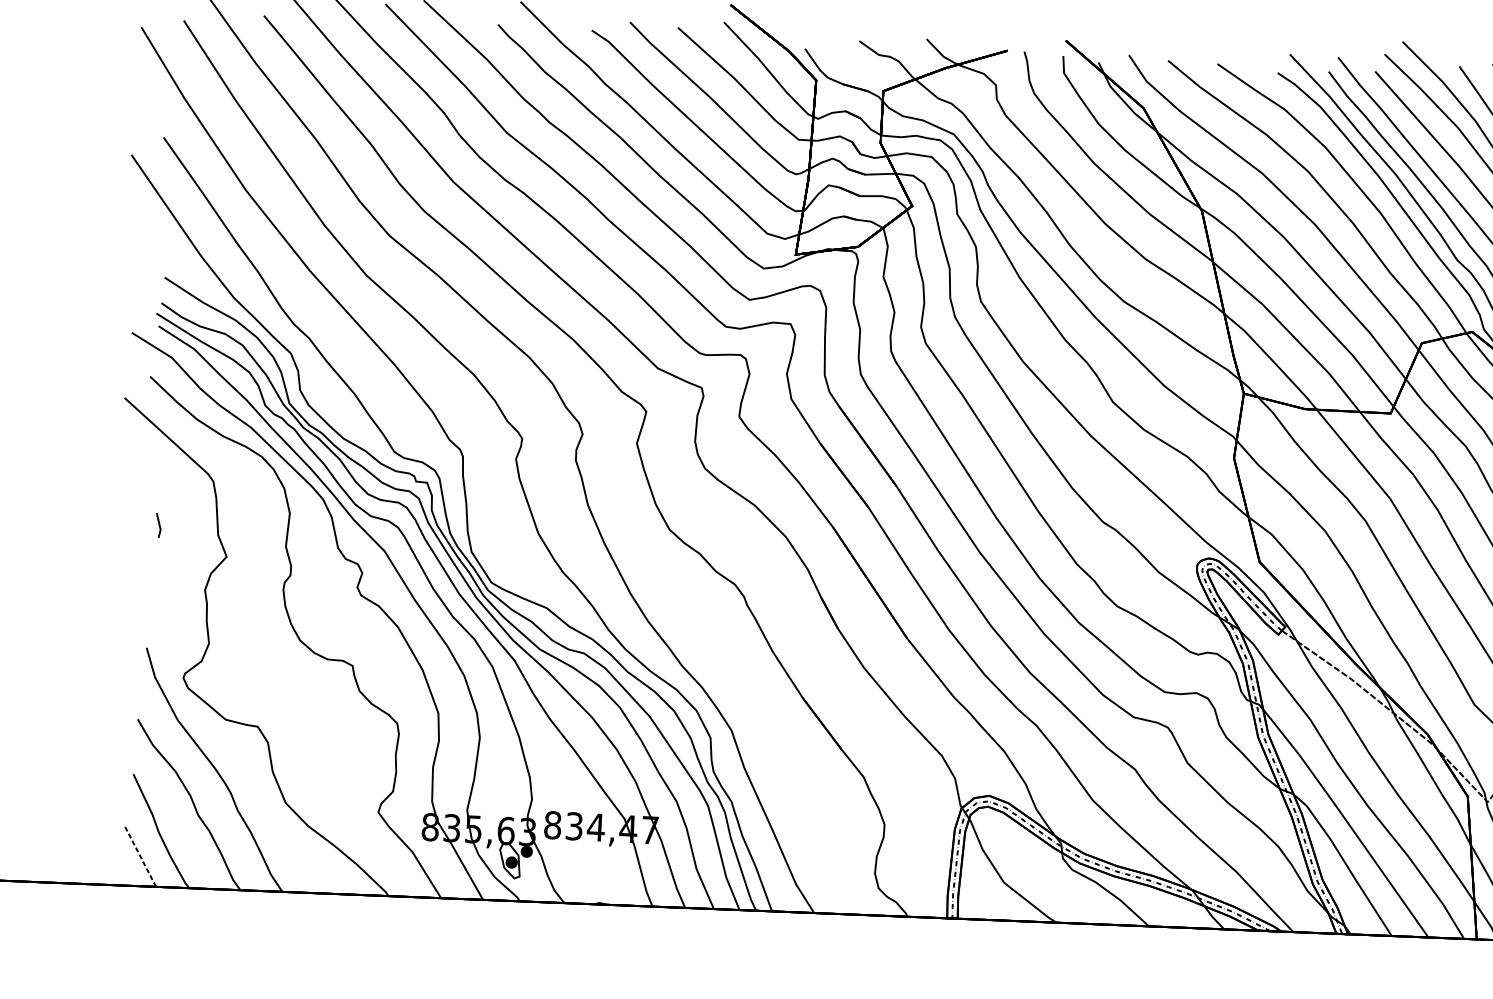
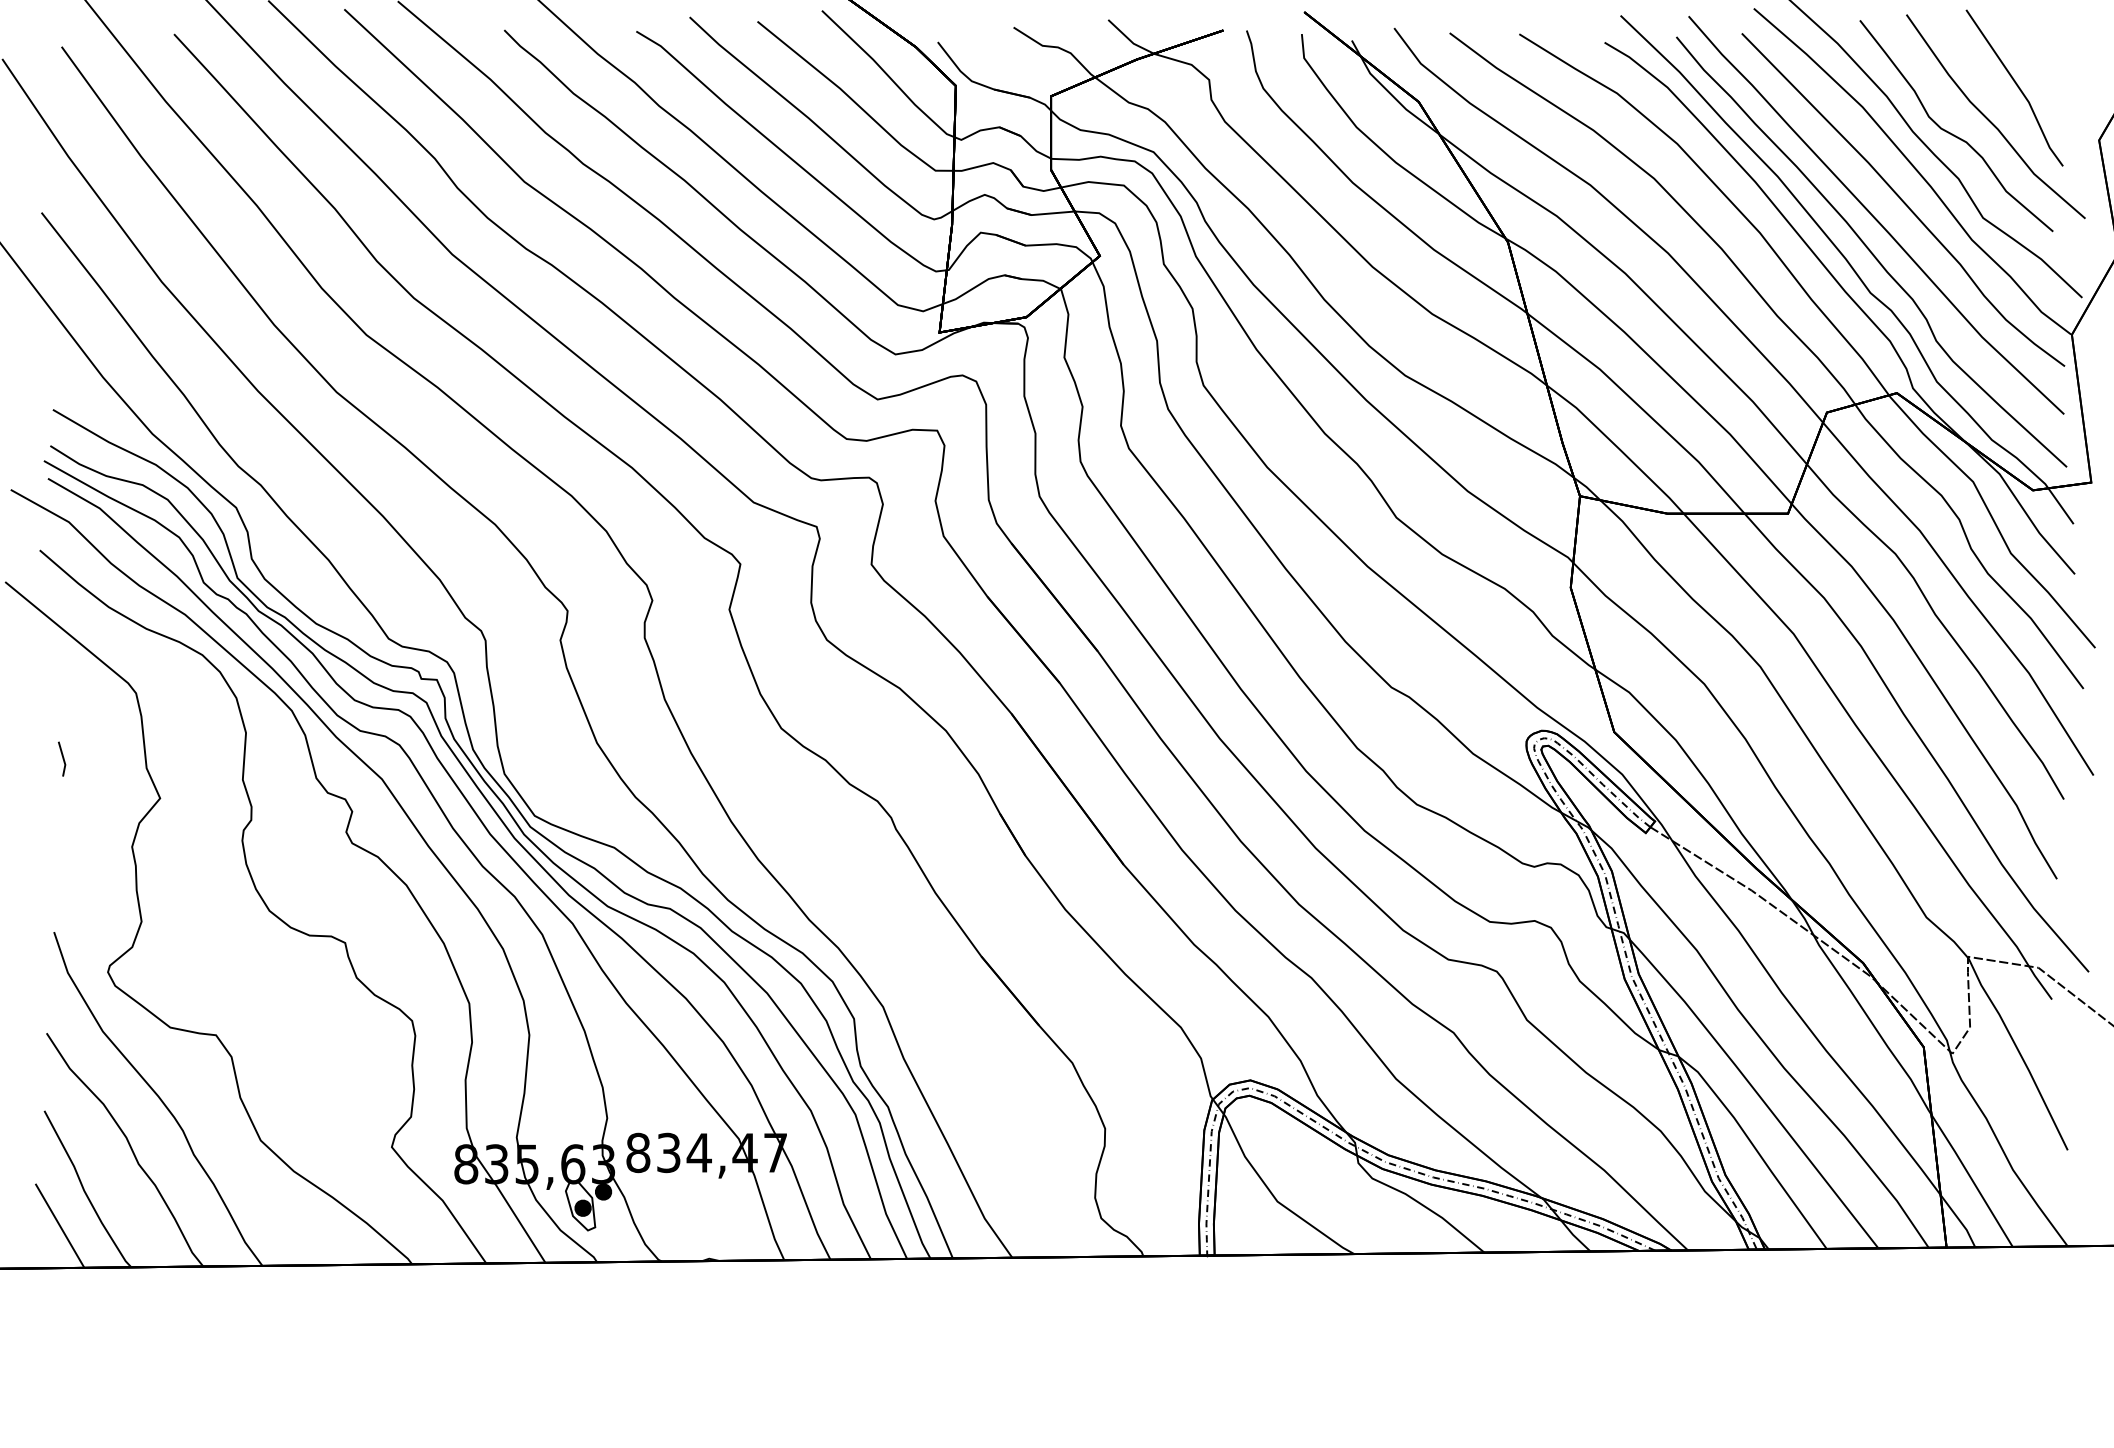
line: (139, 855) -> (59, 1225), dashed -> solid

